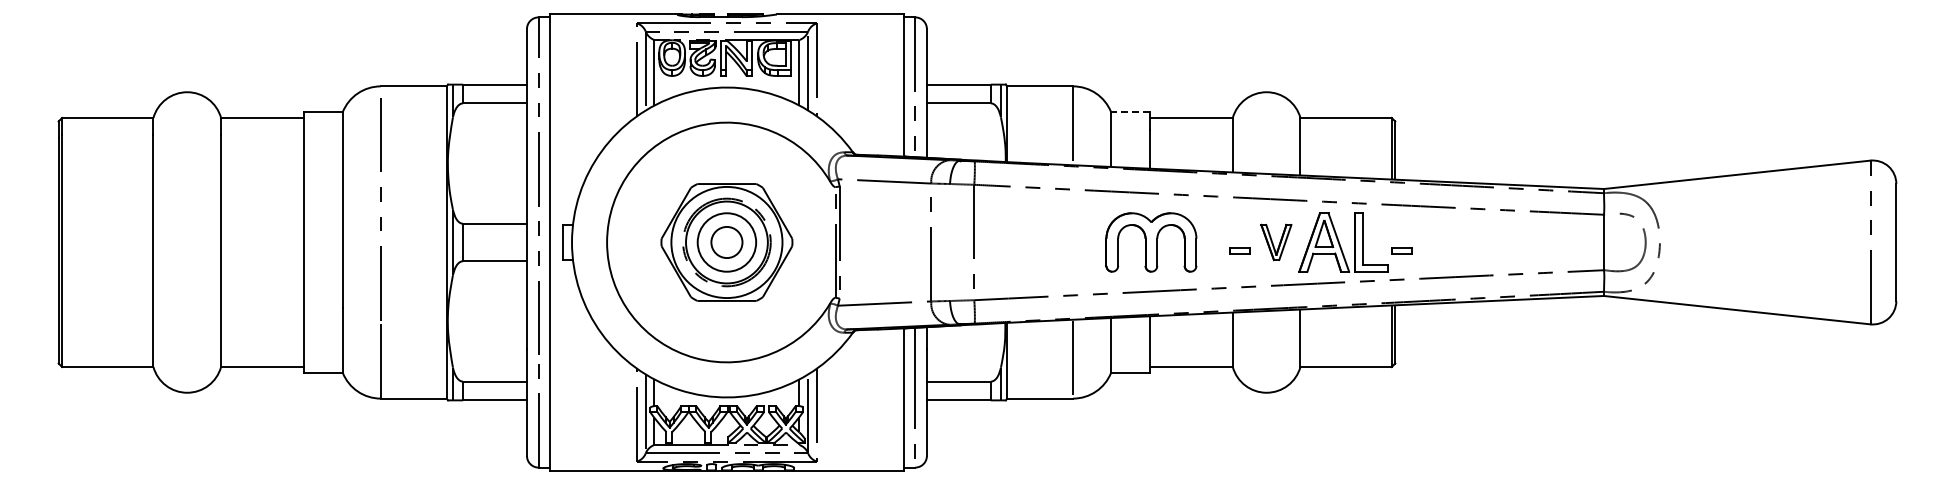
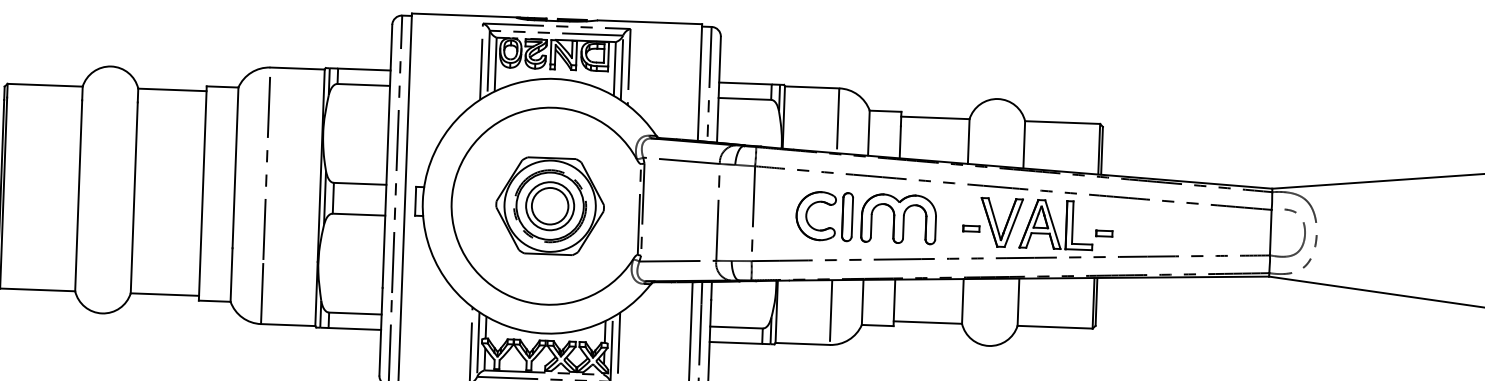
line: (1129, 112) -> (884, 111), dashed -> solid
part: (1064, 228) -> (827, 204), added
circle: (726, 242) -> (549, 206), size x1.43
part: (1276, 242) -> (1001, 222), size x1.67

